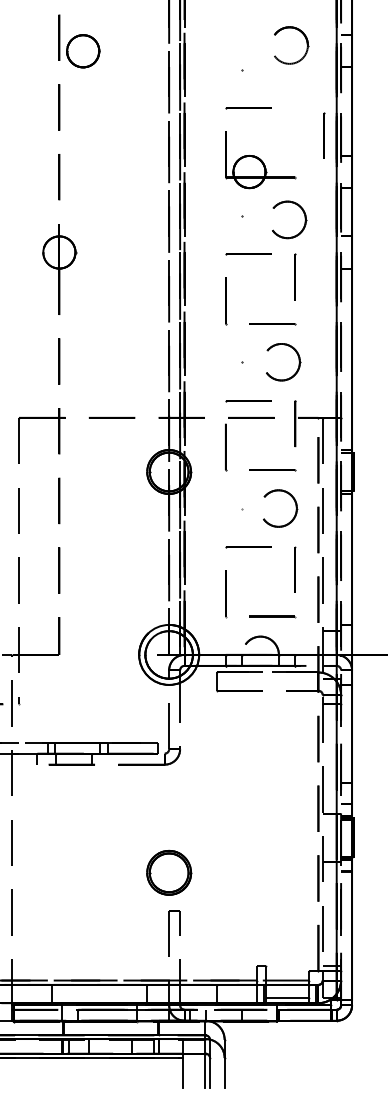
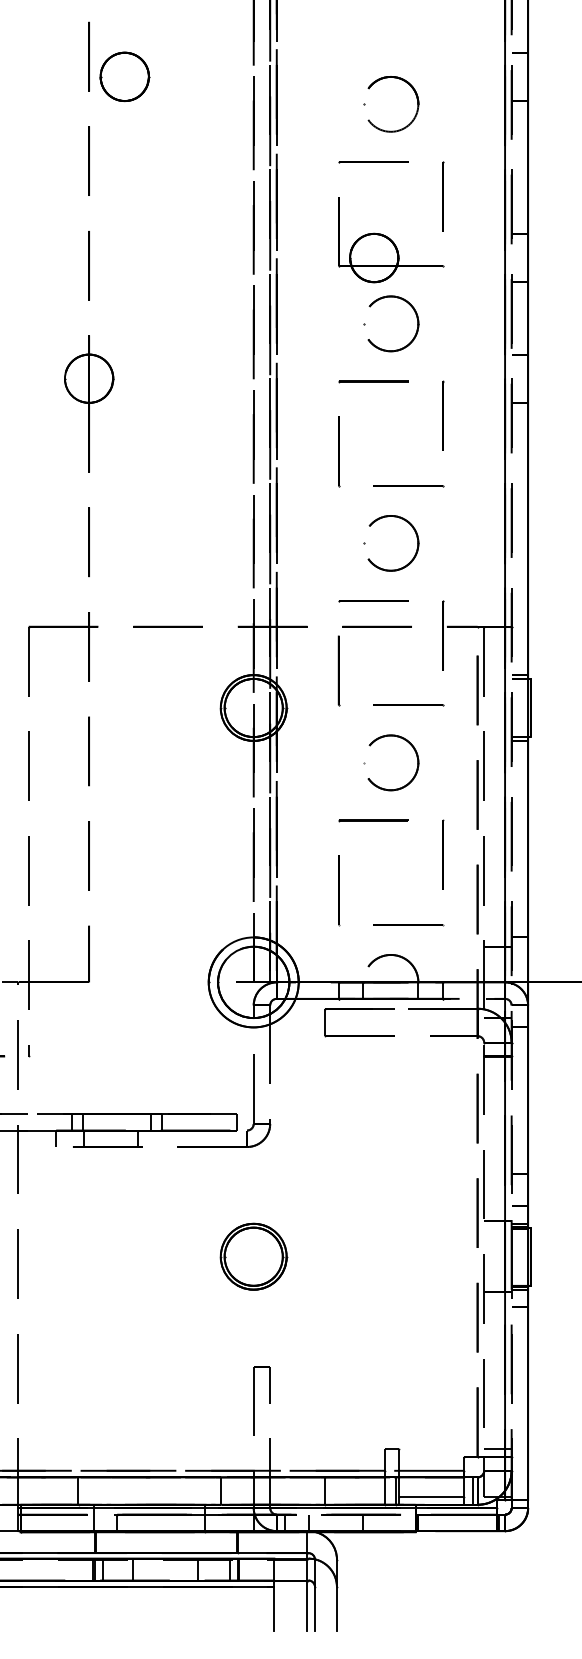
part: (306, 44) -> (416, 102), moved
line: (324, 135) -> (443, 195), moved
part: (304, 218) -> (416, 321), moved
part: (298, 363) -> (416, 545), moved
part: (295, 507) -> (416, 761), moved
part: (169, 872) -> (254, 1256), moved

